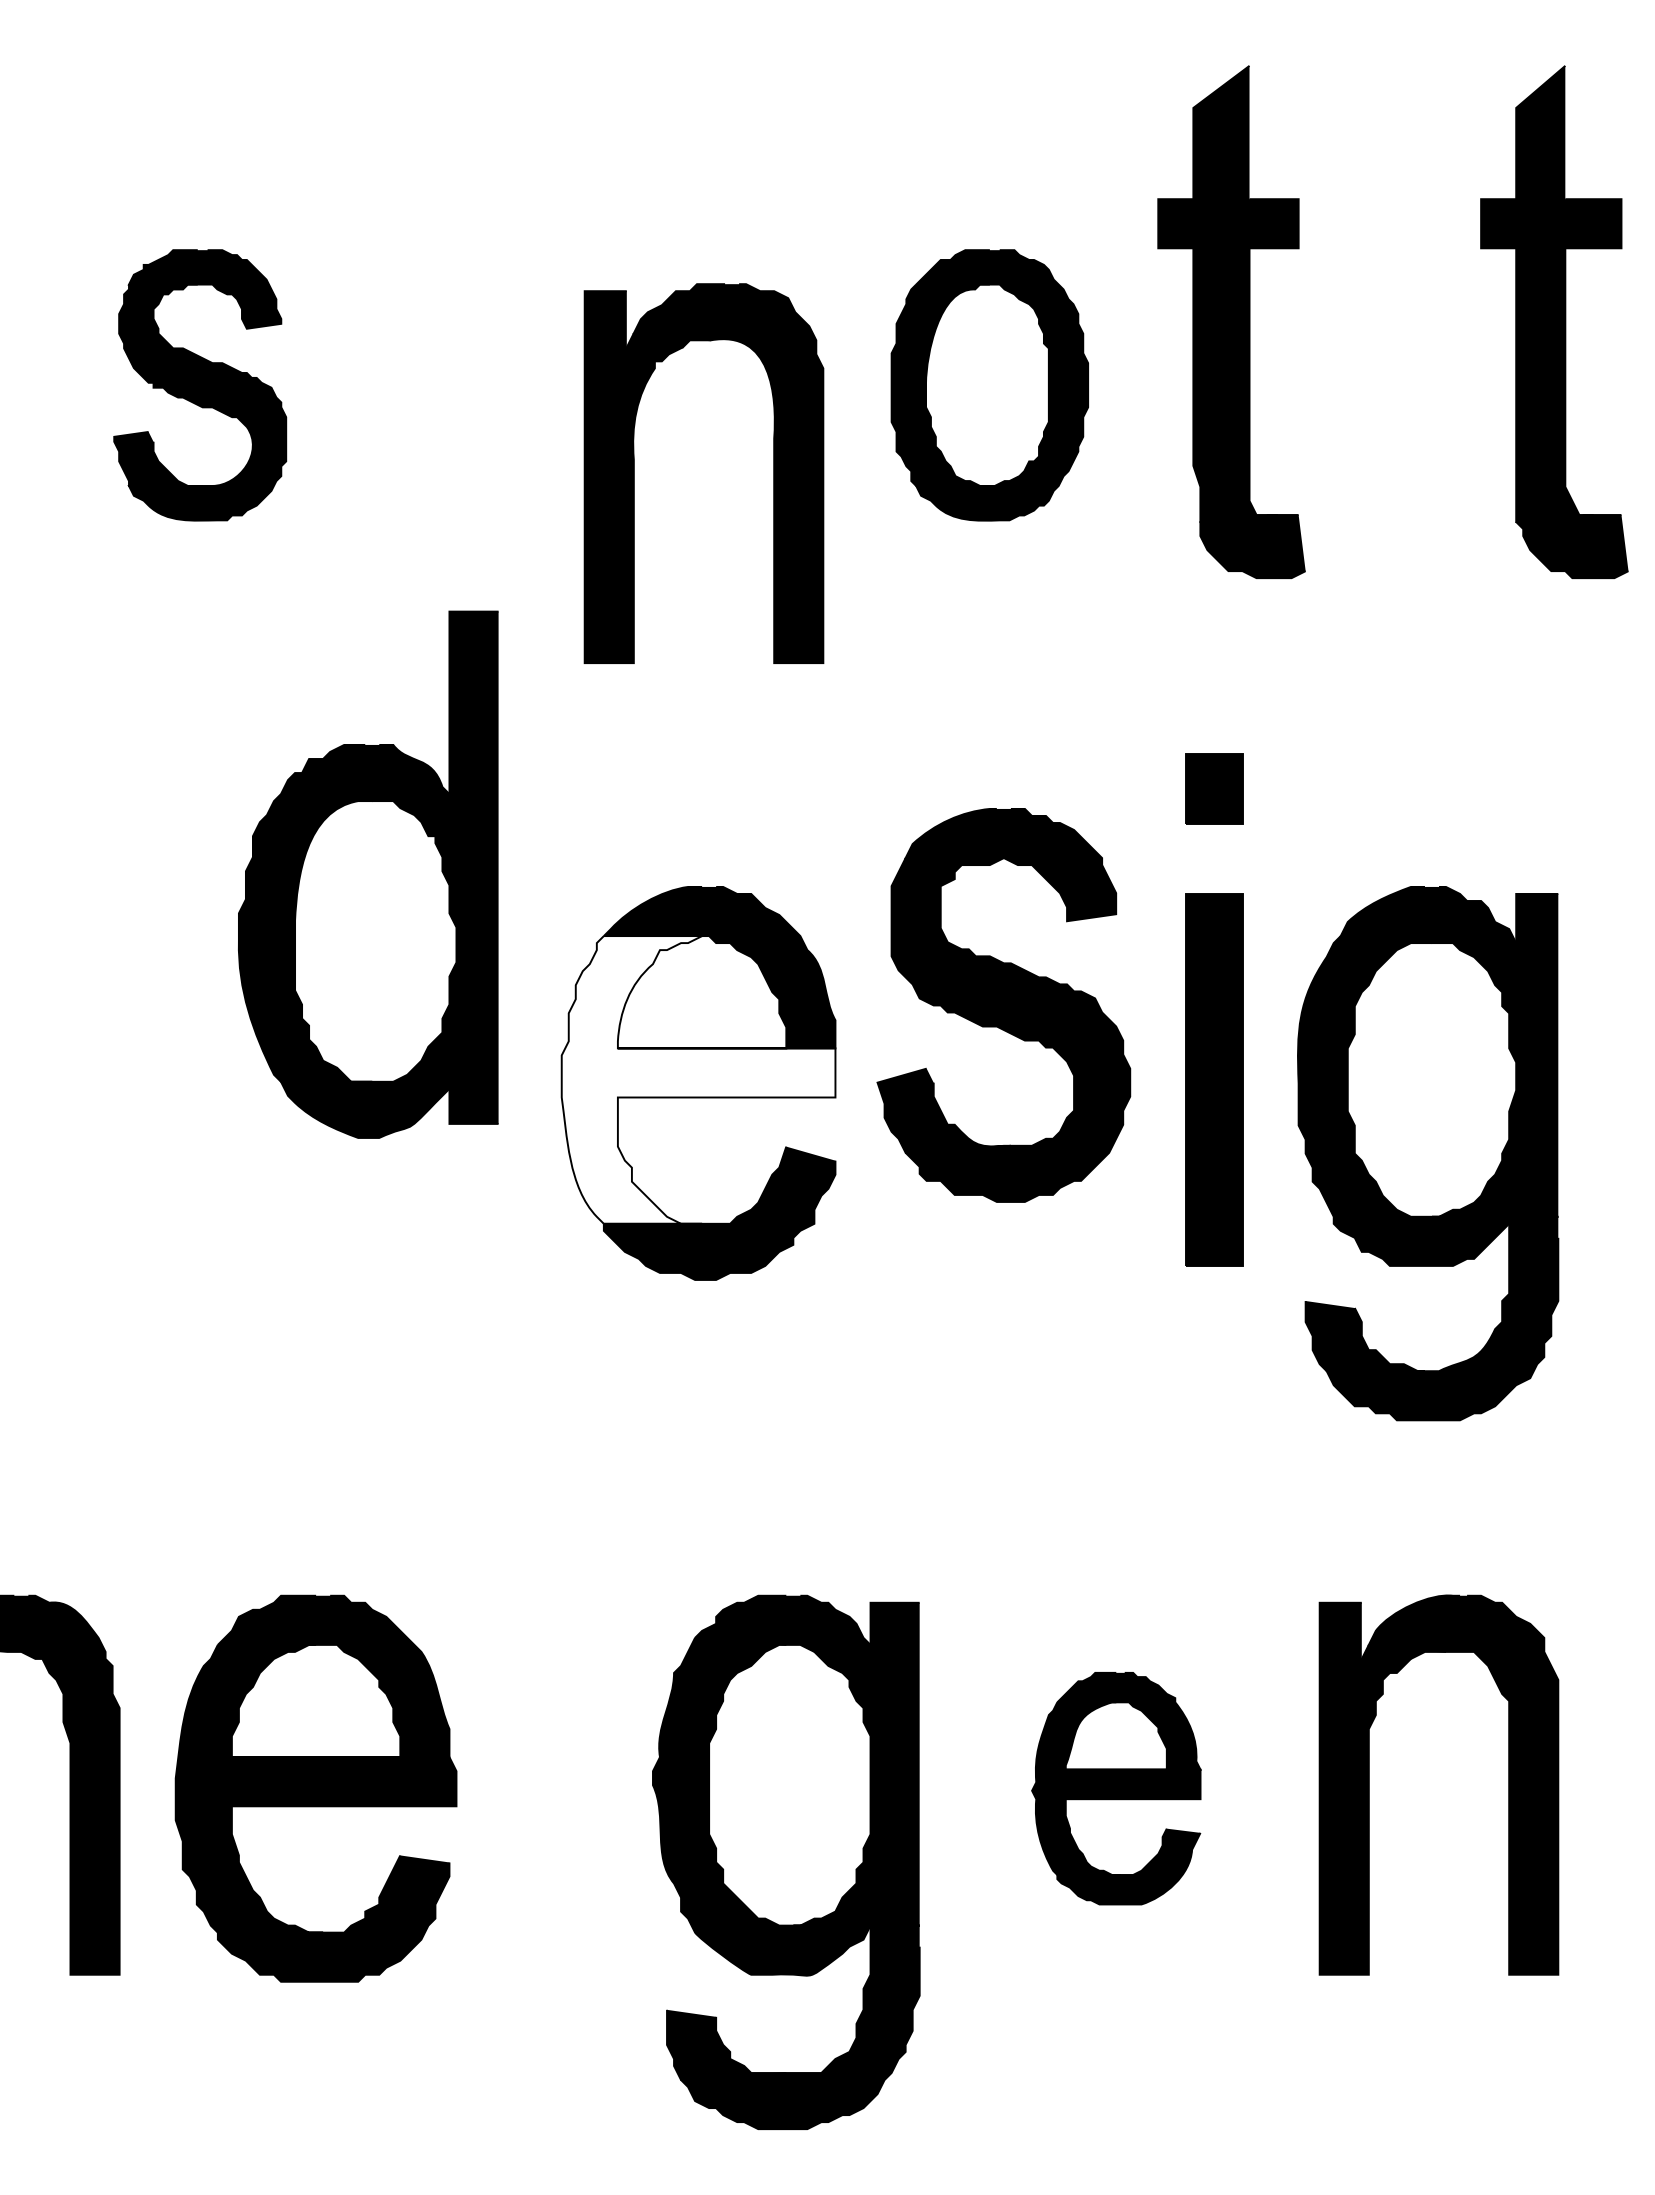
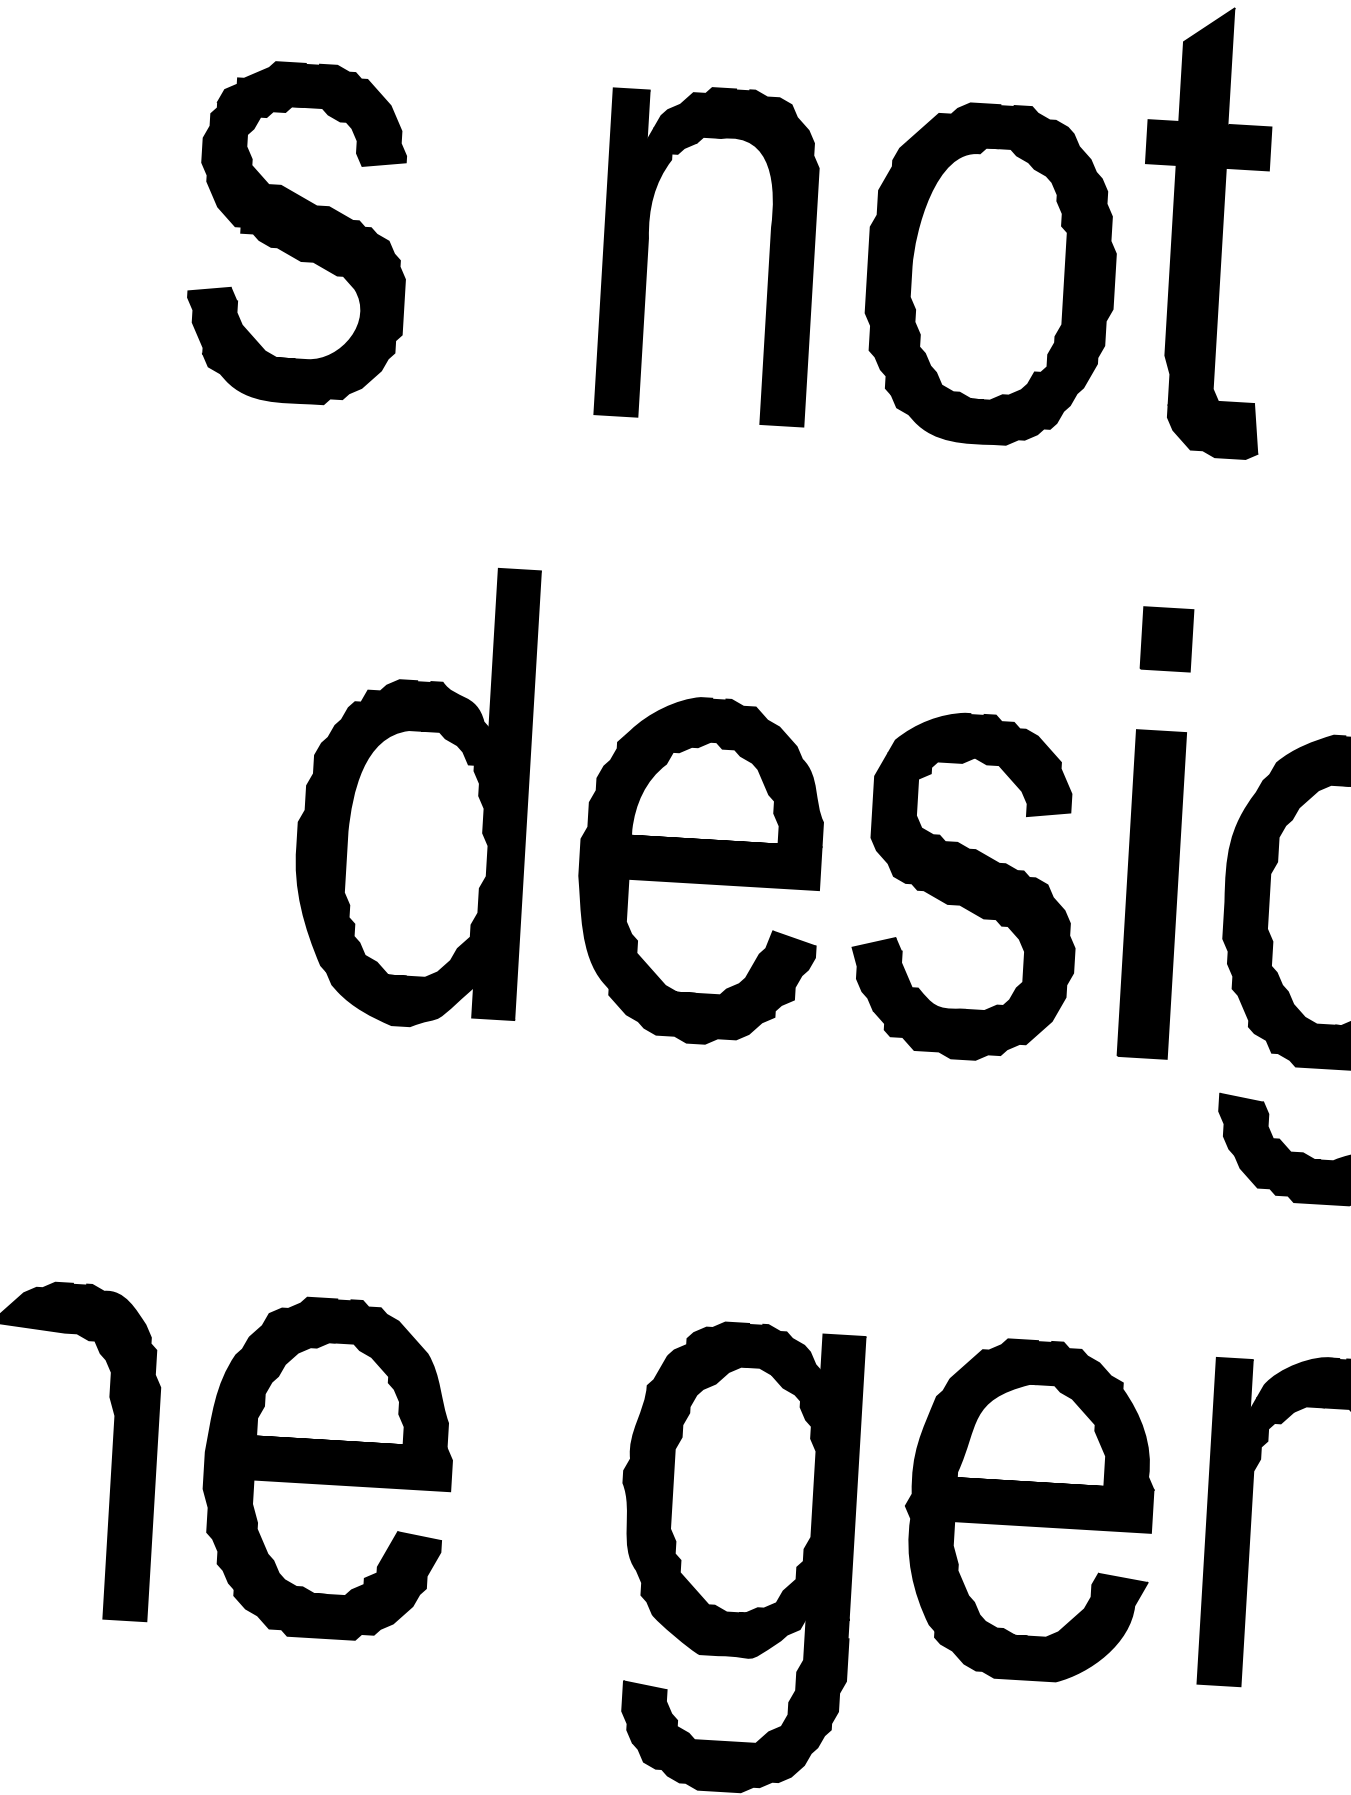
part: (199, 385) -> (299, 233), size x1.43
part: (989, 385) -> (990, 274), size x1.43
part: (634, 473) -> (647, 250), moved
part: (368, 874) -> (414, 794), moved
part: (1003, 1005) -> (966, 886), moved
fill: (698, 1079) -> (699, 867), added
part: (1116, 1788) -> (1029, 1509), size x1.67

